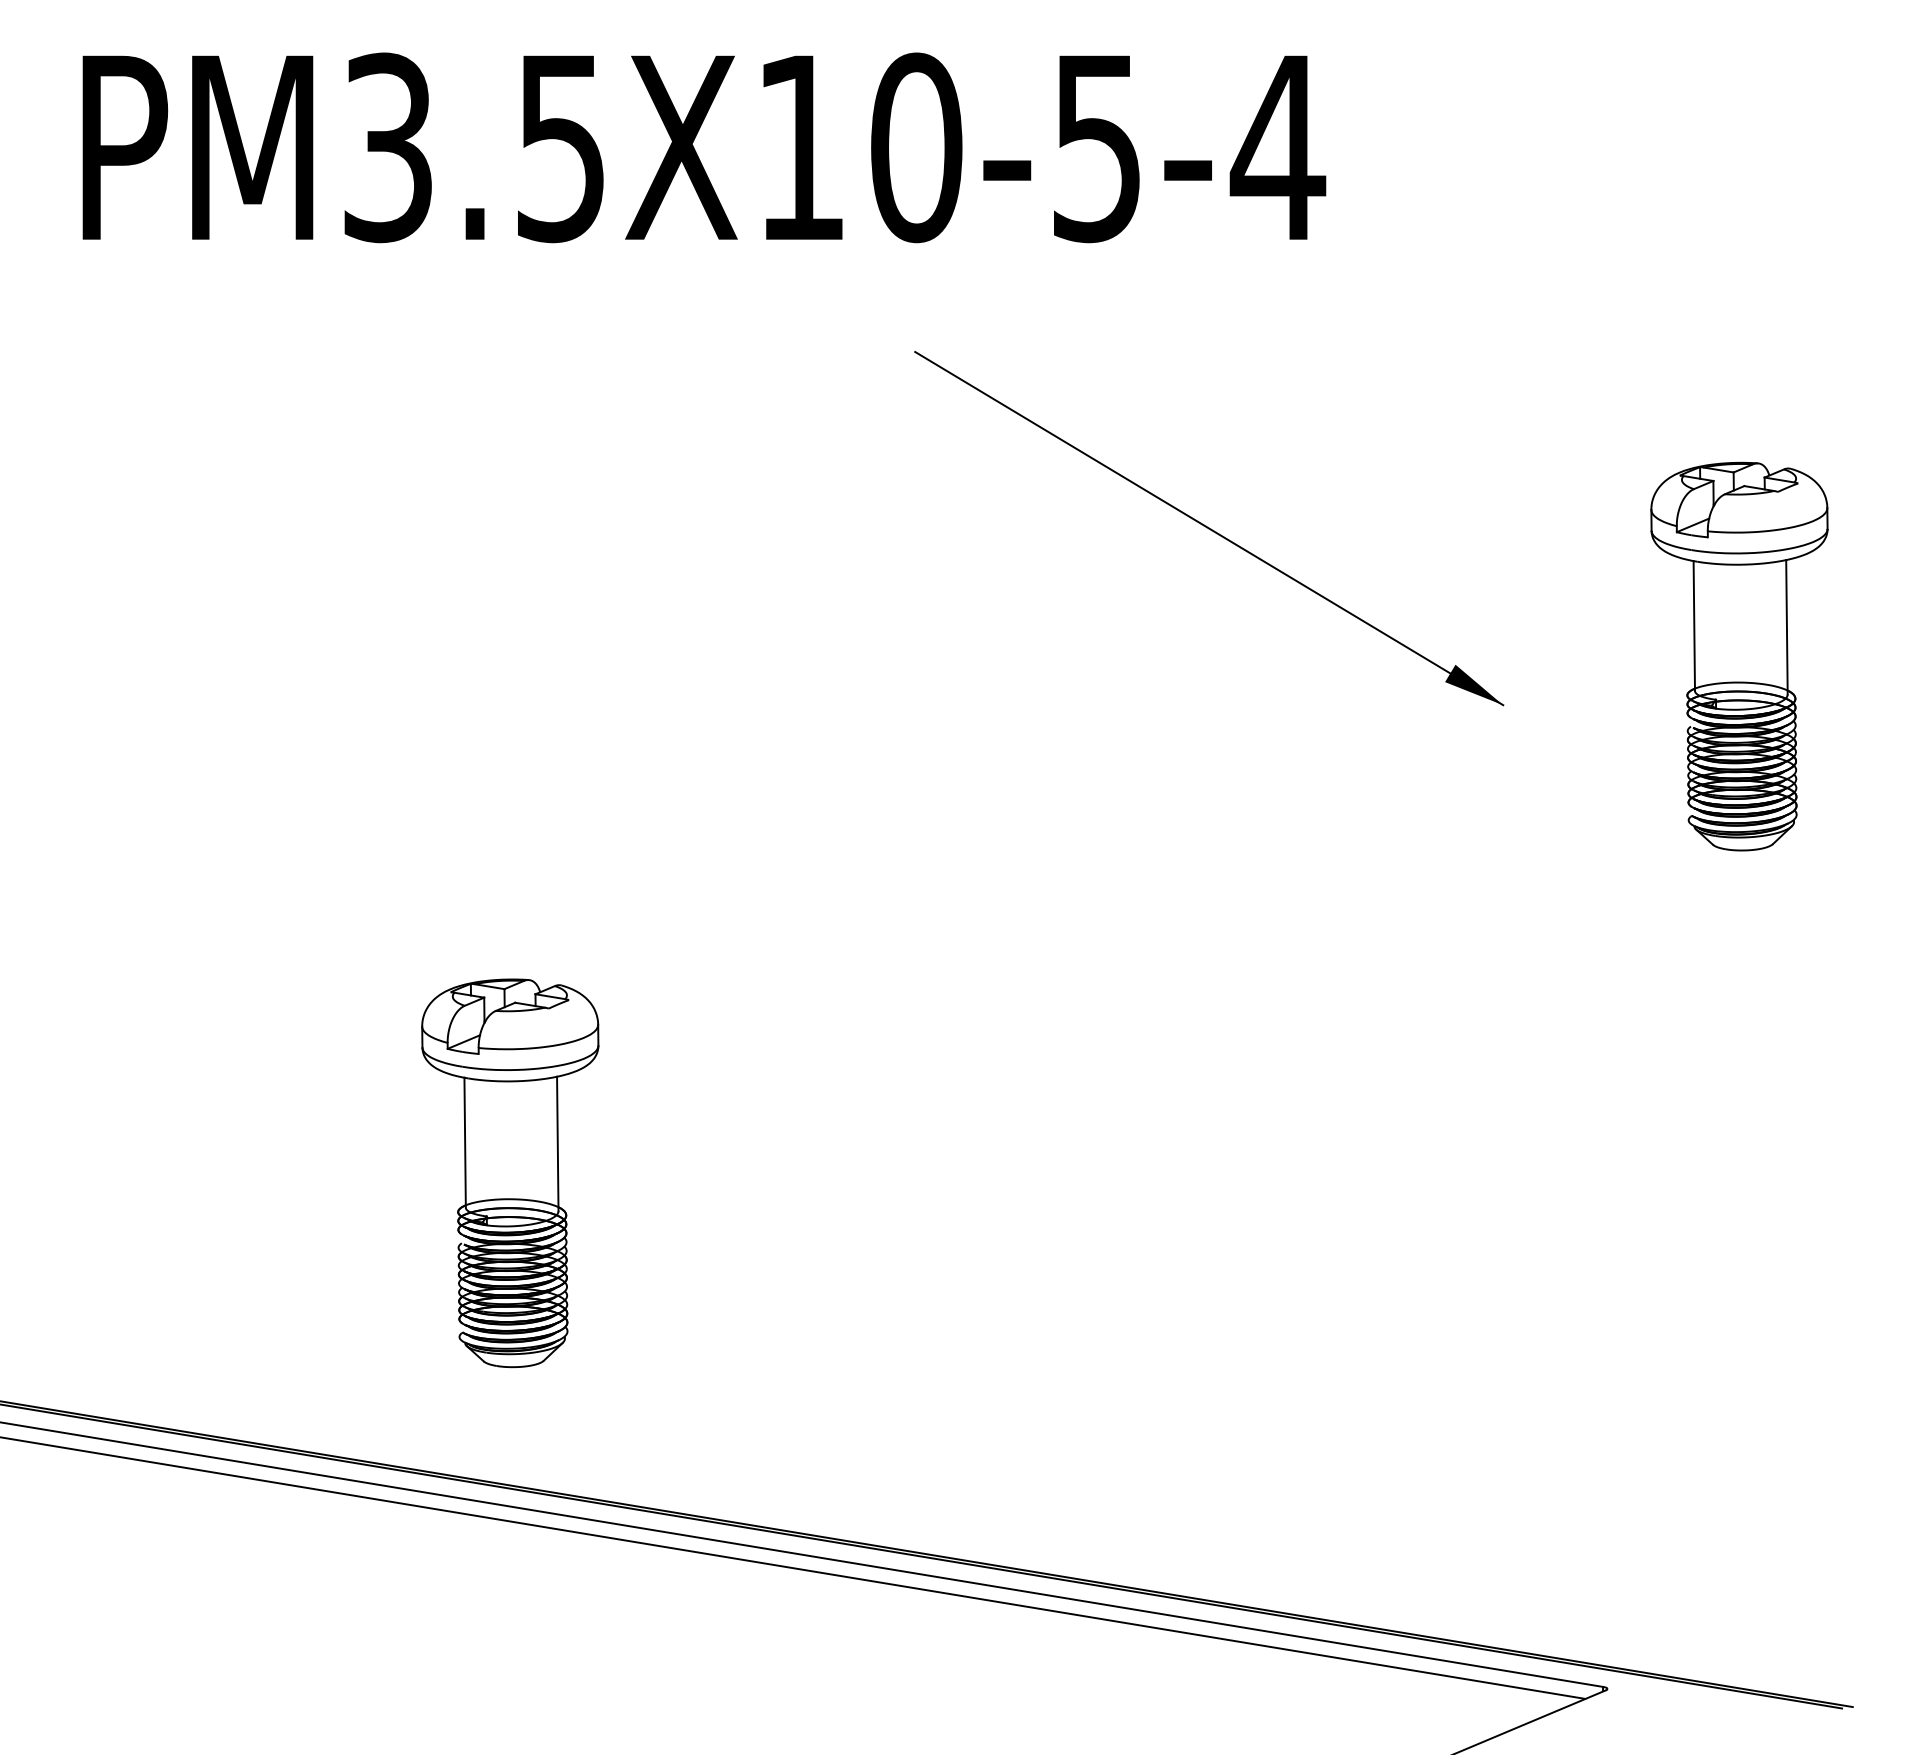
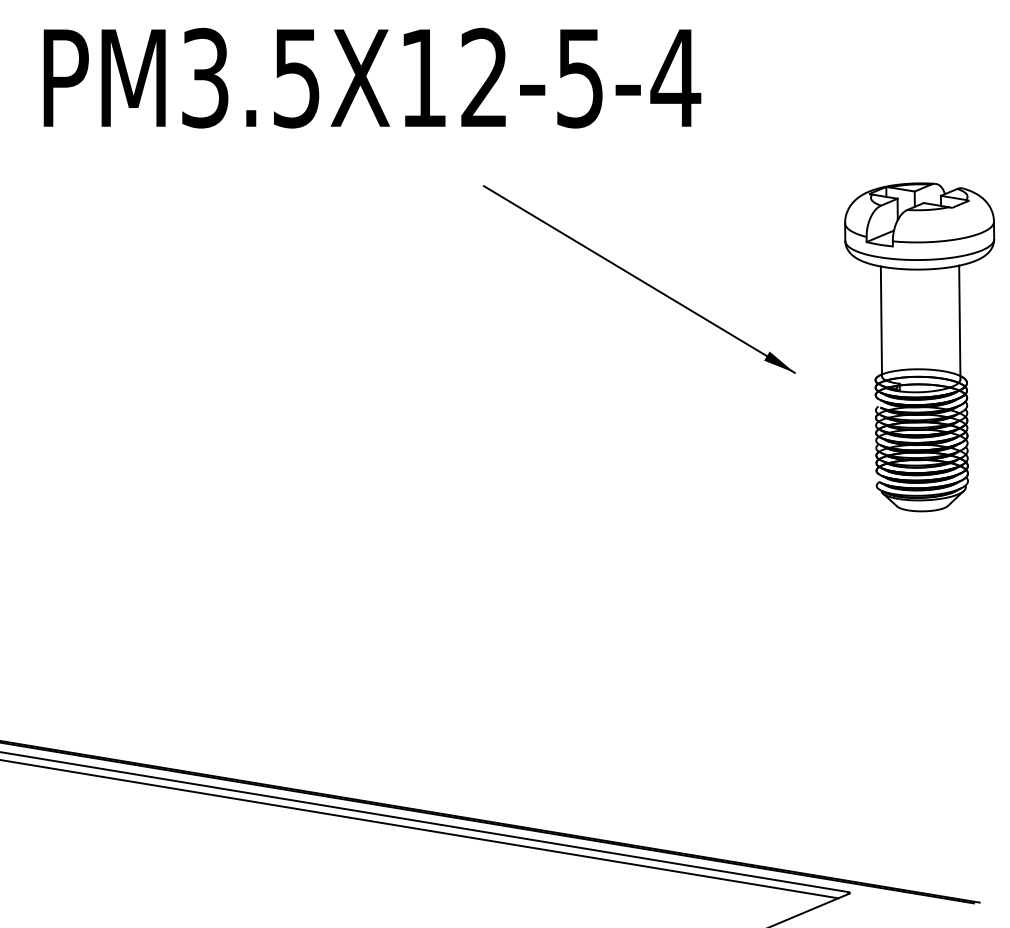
text: (916, 146) -> (484, 77), PM3.5X10-5-4 -> PM3.5X12-5-4
part: (1738, 655) -> (919, 346), size x1.6
part: (509, 1173) -> (269, 620), removed

